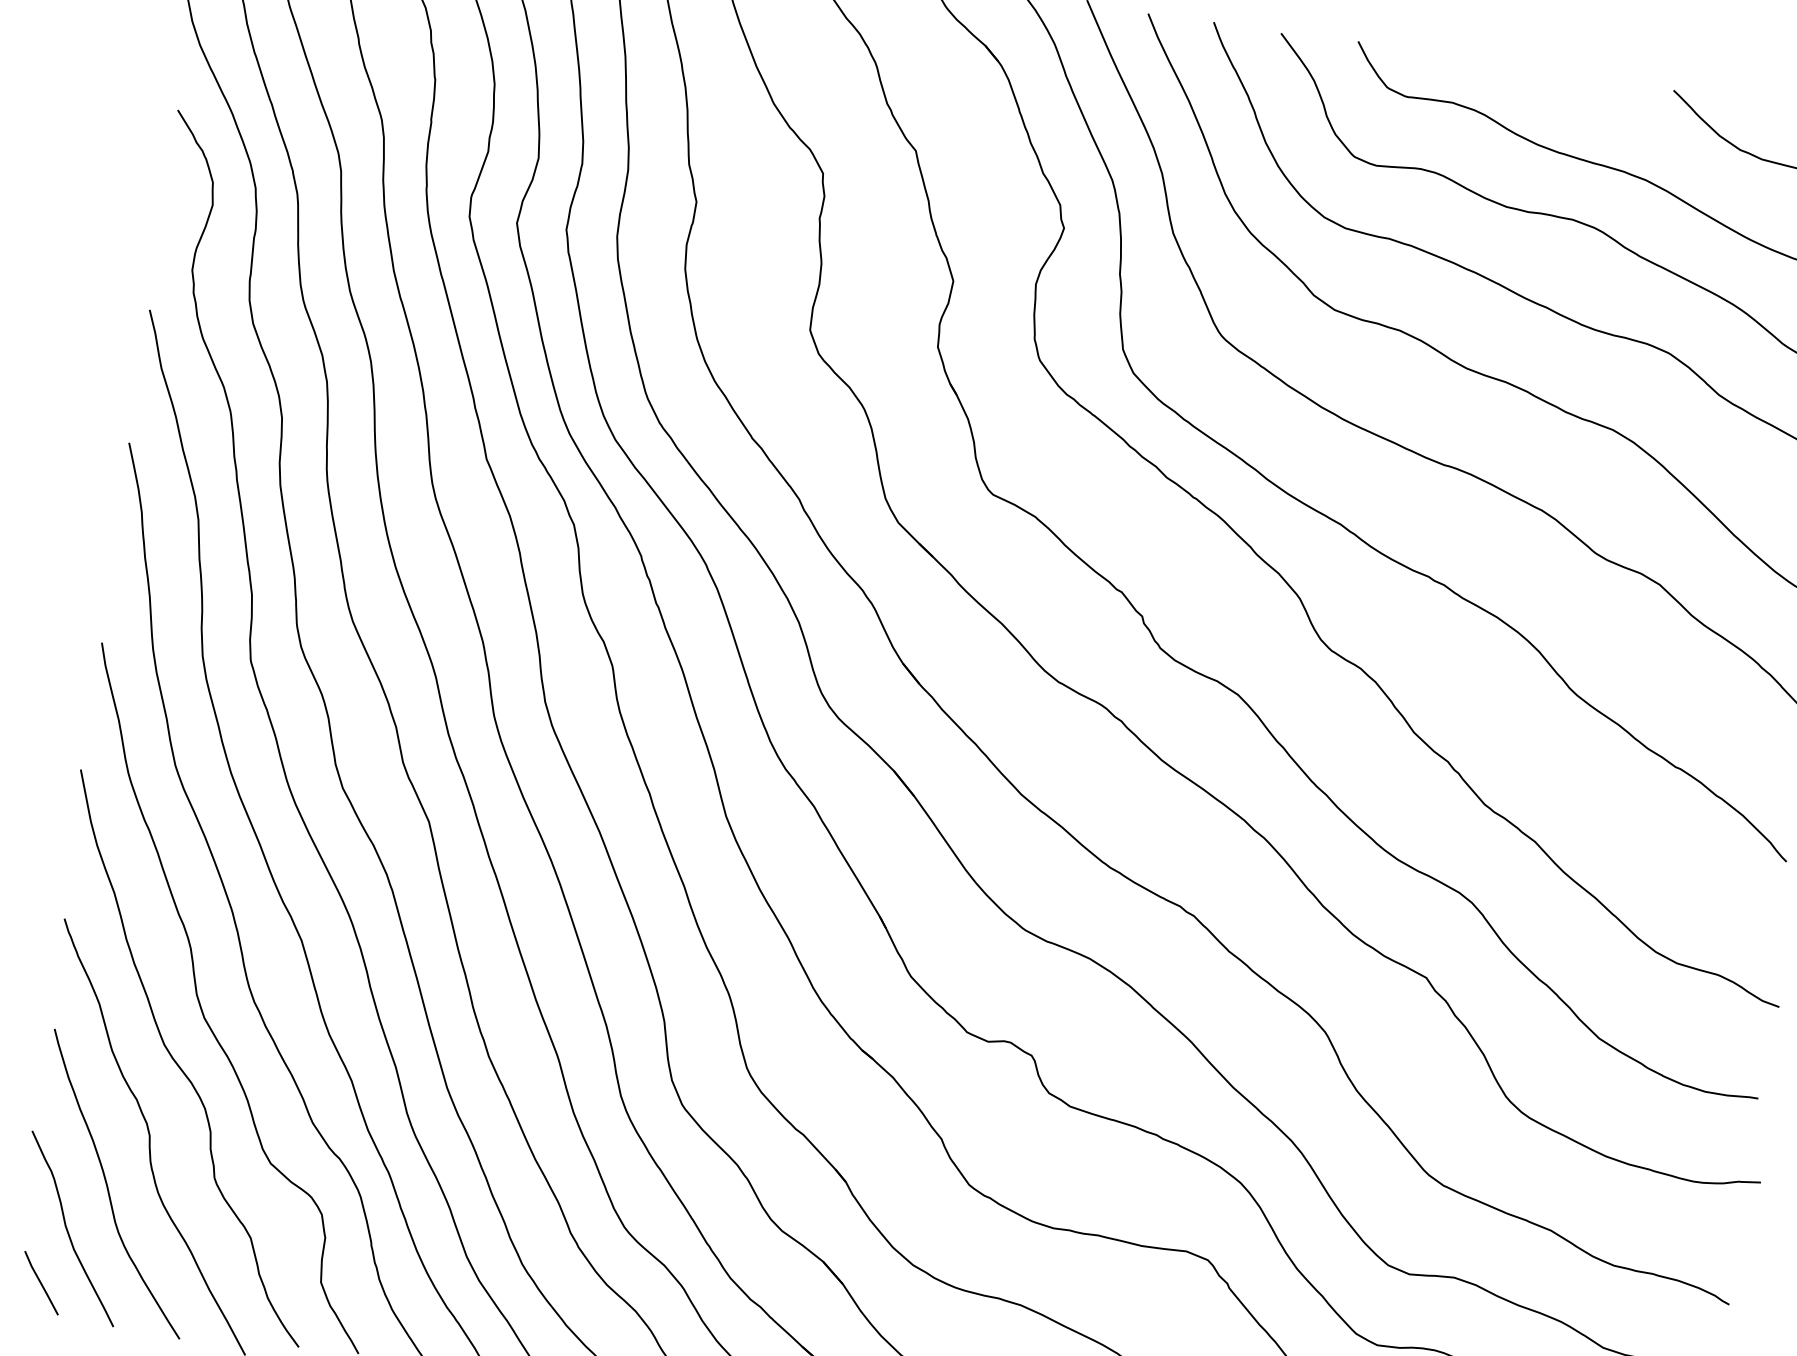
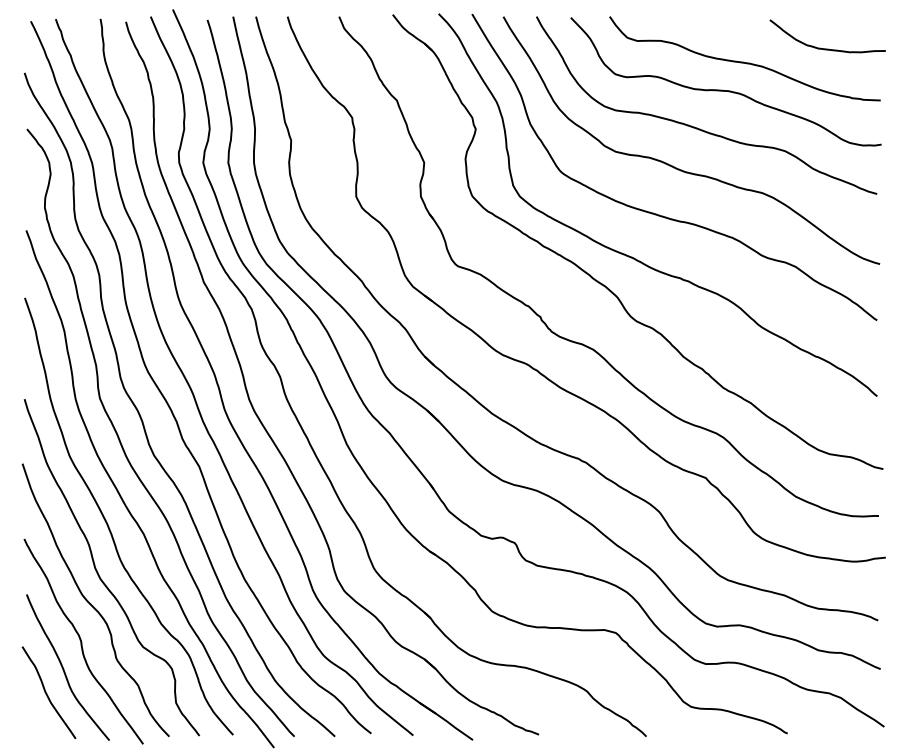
line: (40, 1282) -> (36, 721), removed

